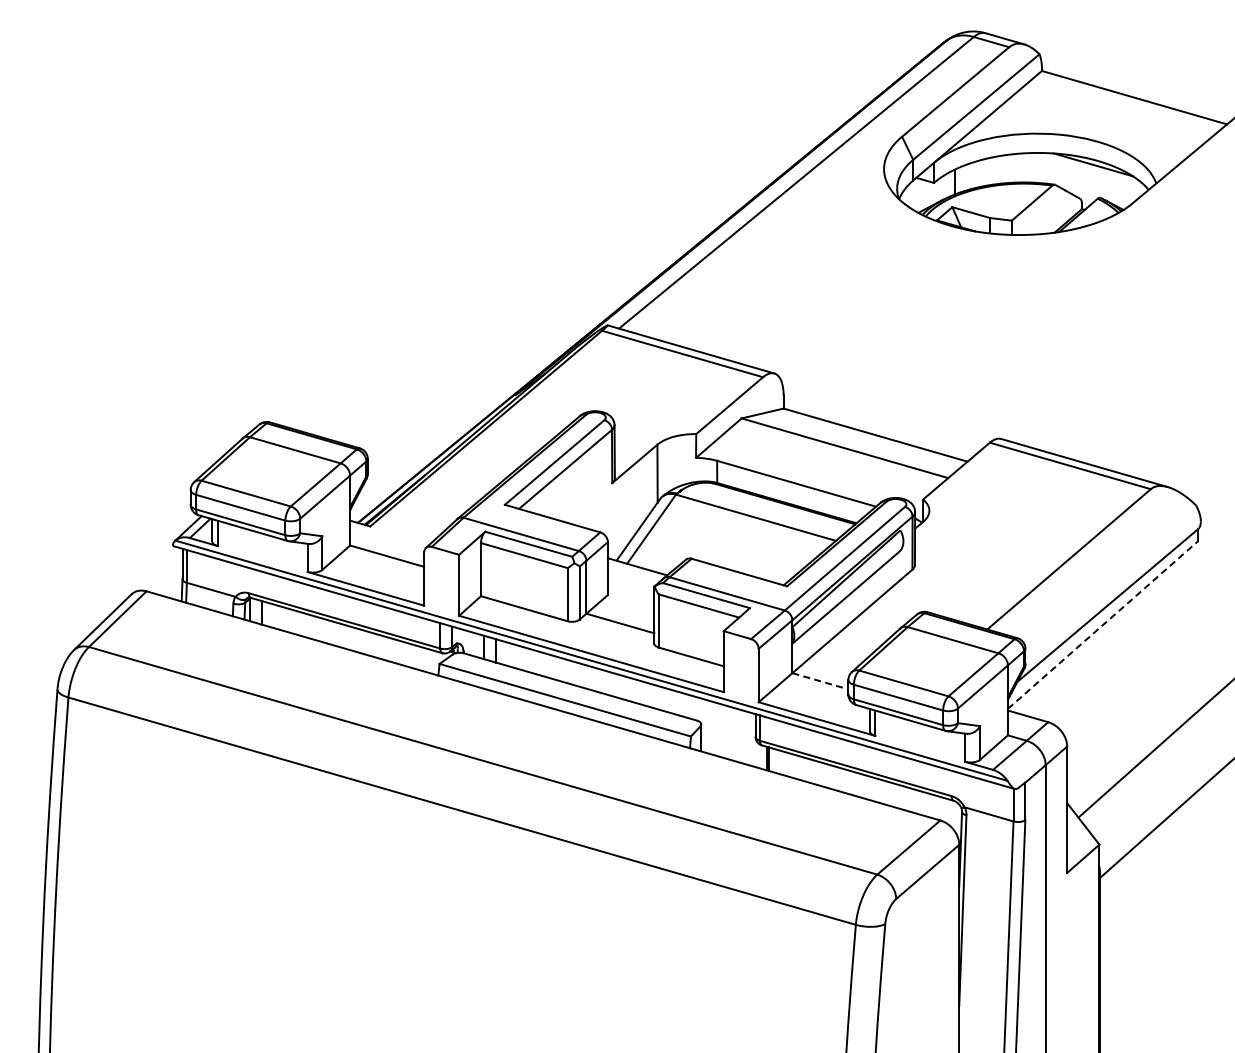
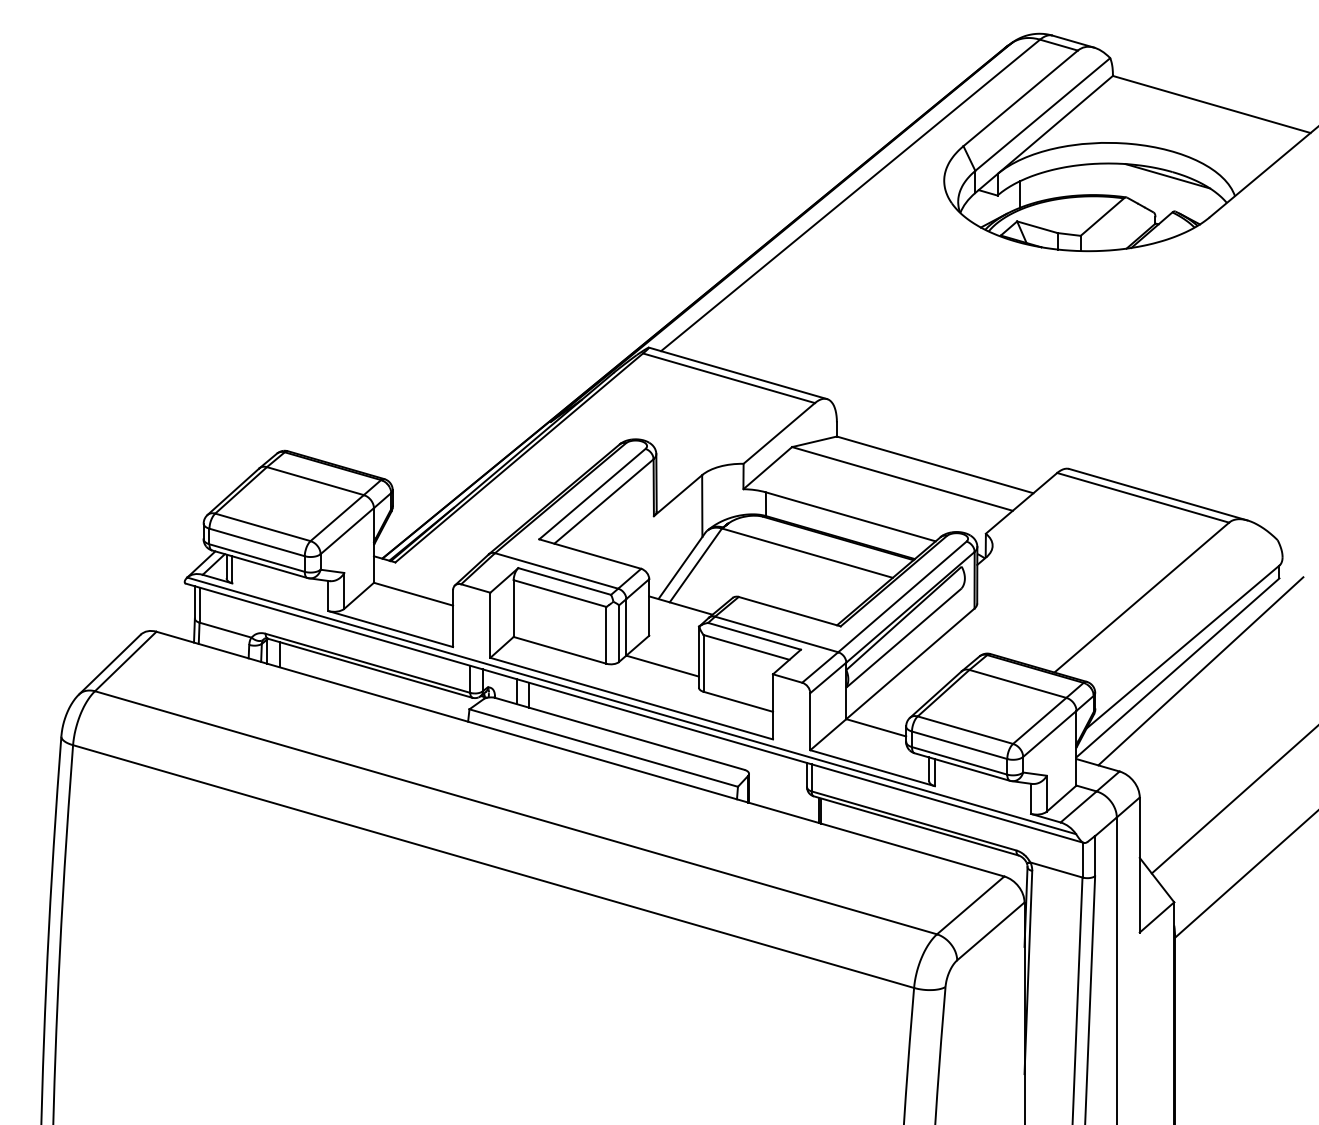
line: (1102, 625) -> (1177, 668), dashed -> solid
line: (1124, 628) -> (1201, 671), added
line: (820, 681) -> (876, 728), dashed -> solid

